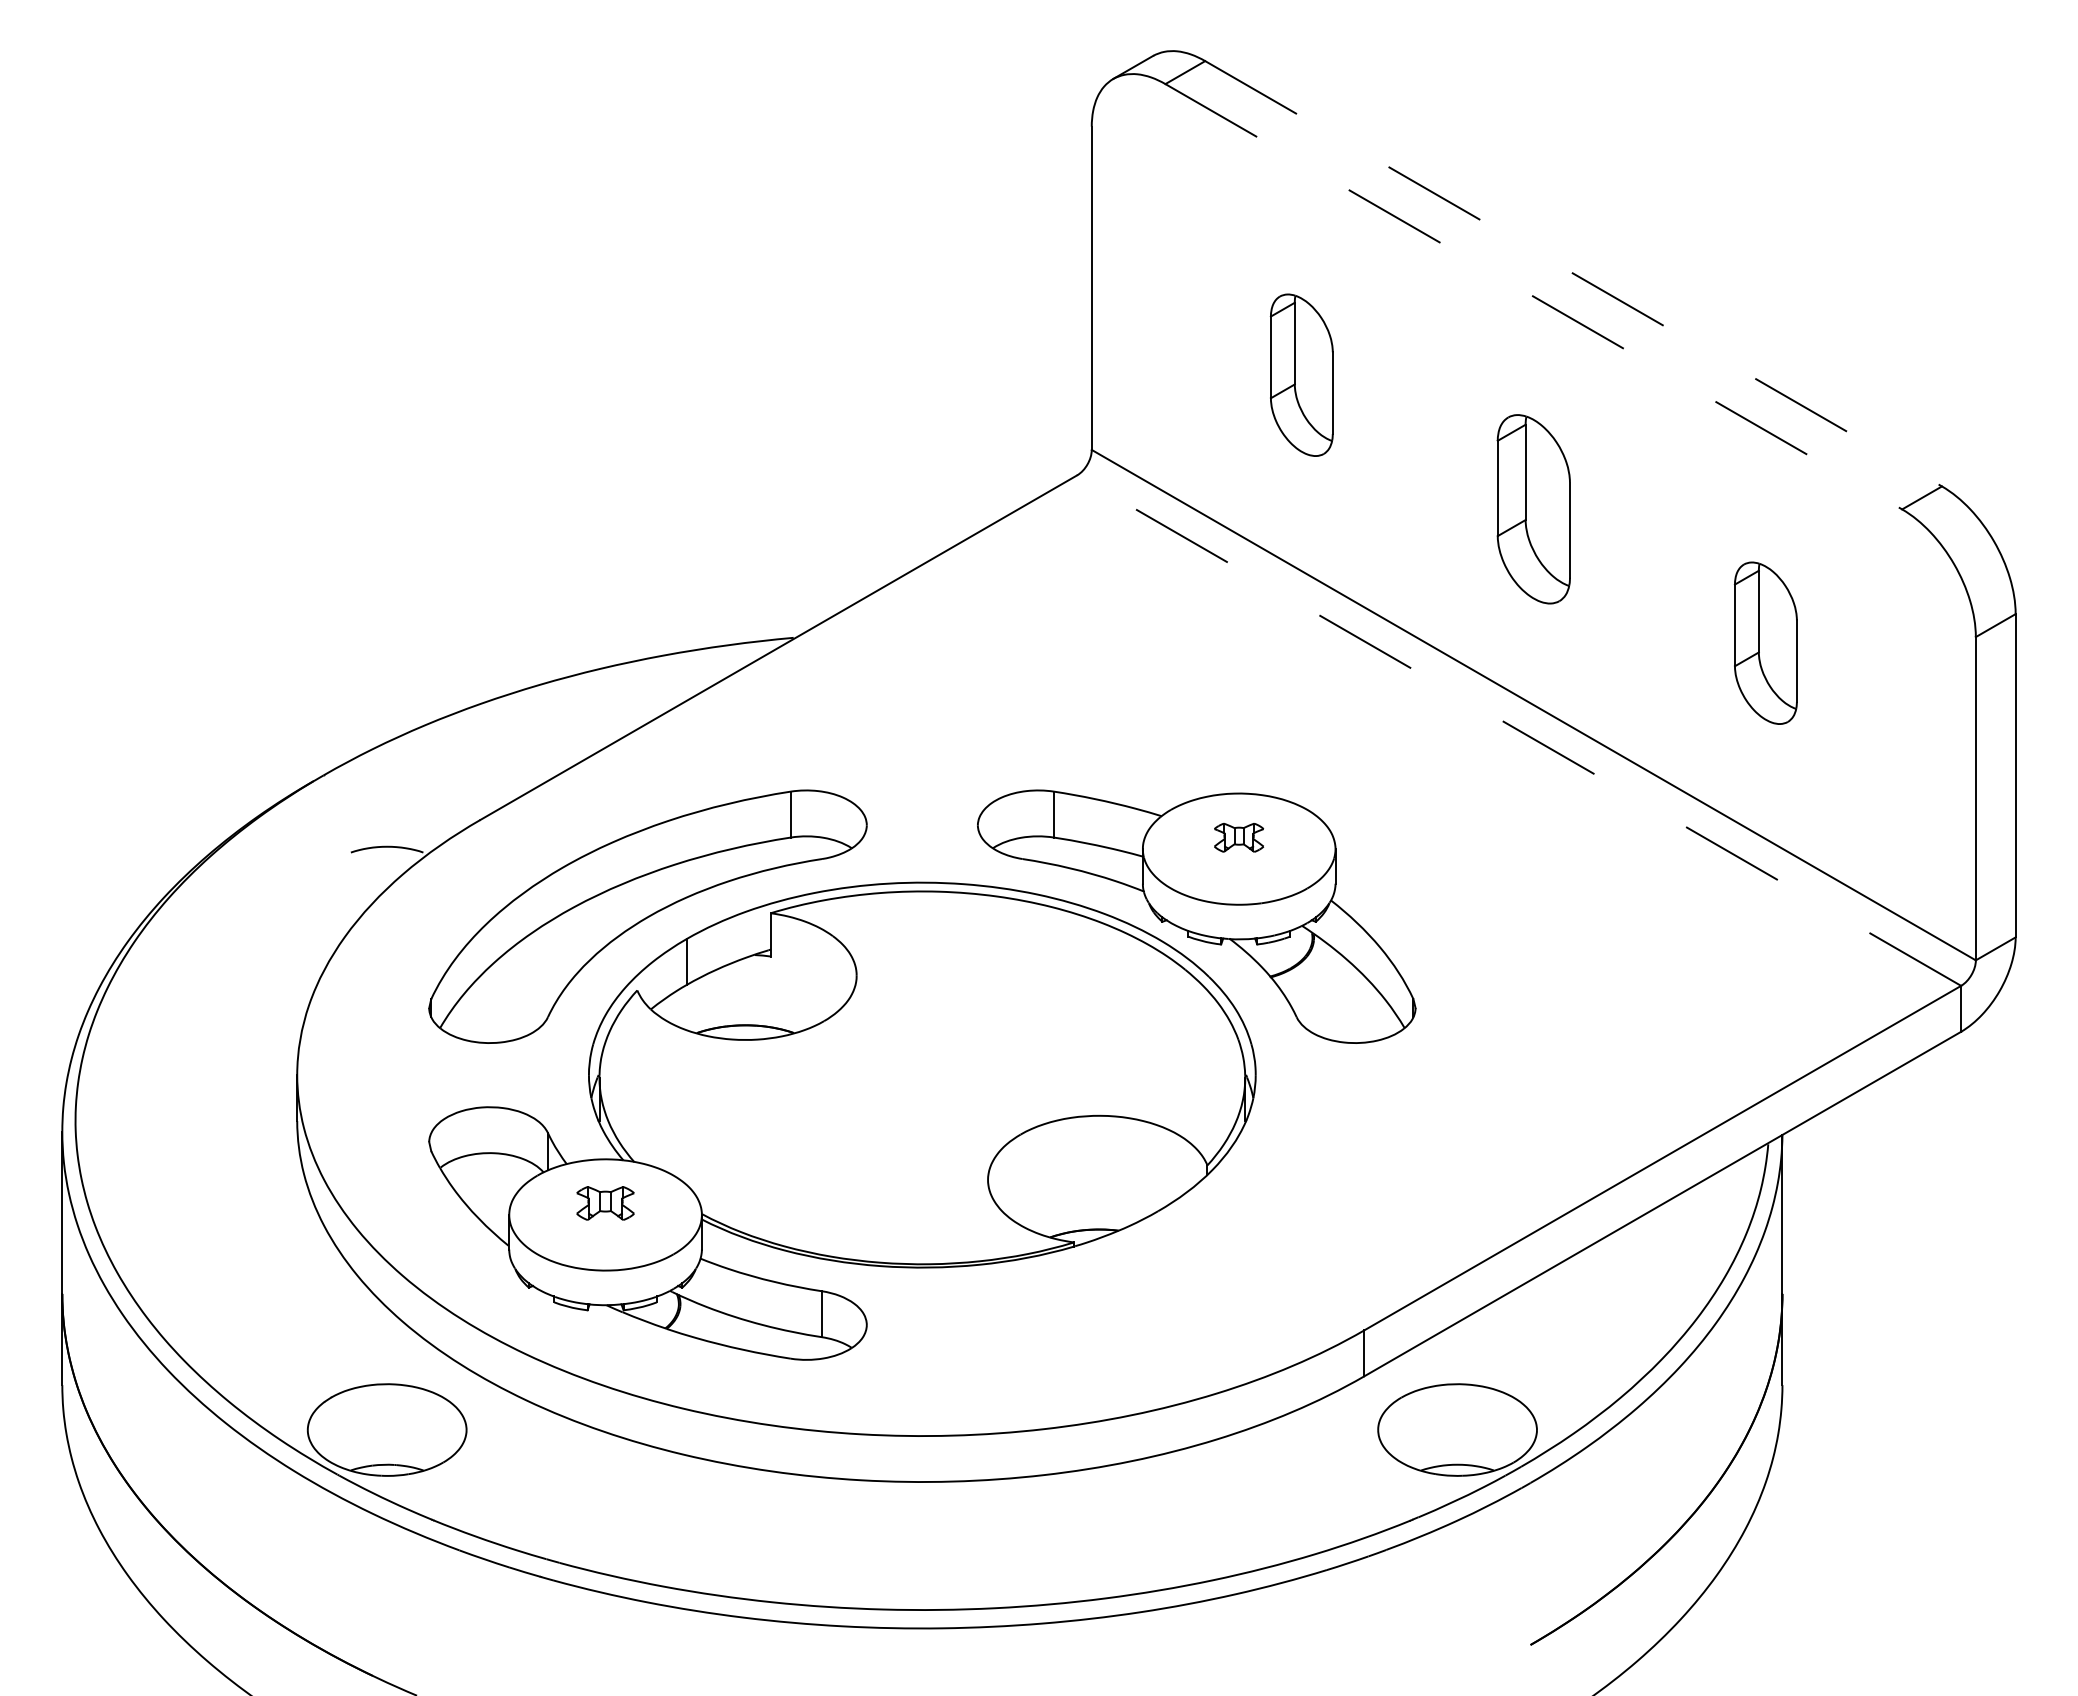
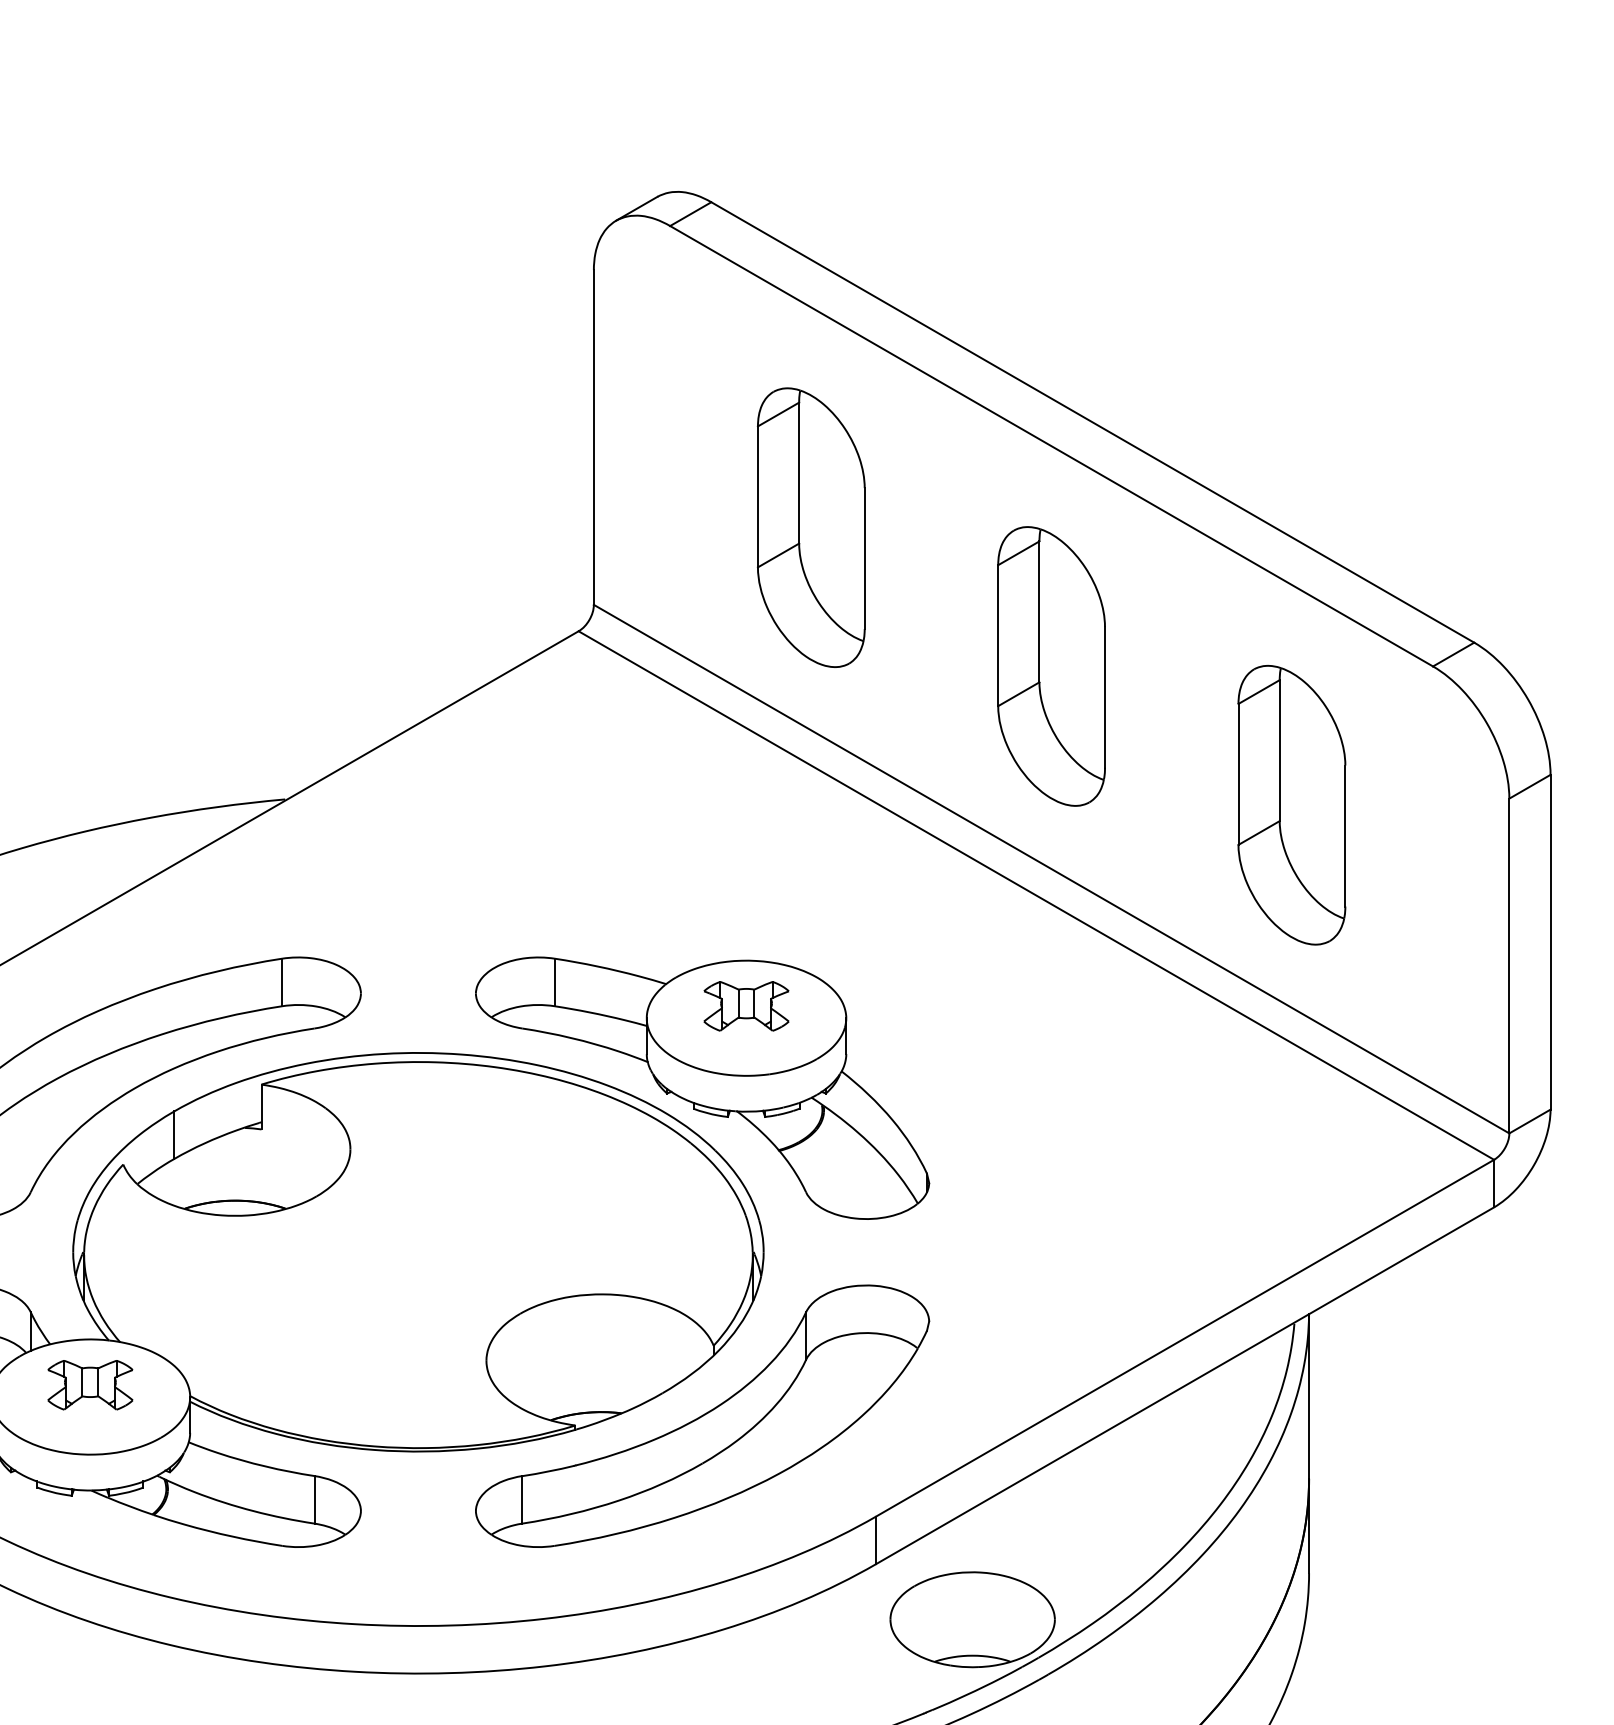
line: (1574, 274) -> (1093, 423), dashed -> solid
line: (1534, 297) -> (1052, 447), dashed -> solid
part: (1301, 374) -> (811, 526), size x1.67
part: (1533, 508) -> (1051, 665), size x1.43
part: (1765, 642) -> (1291, 804), size x1.67
line: (1518, 730) -> (1035, 895), dashed -> solid
part: (1238, 837) -> (745, 1006), size x1.67
part: (605, 1203) -> (90, 1385), size x1.43
part: (1196, 1233) -> (702, 1416), added

